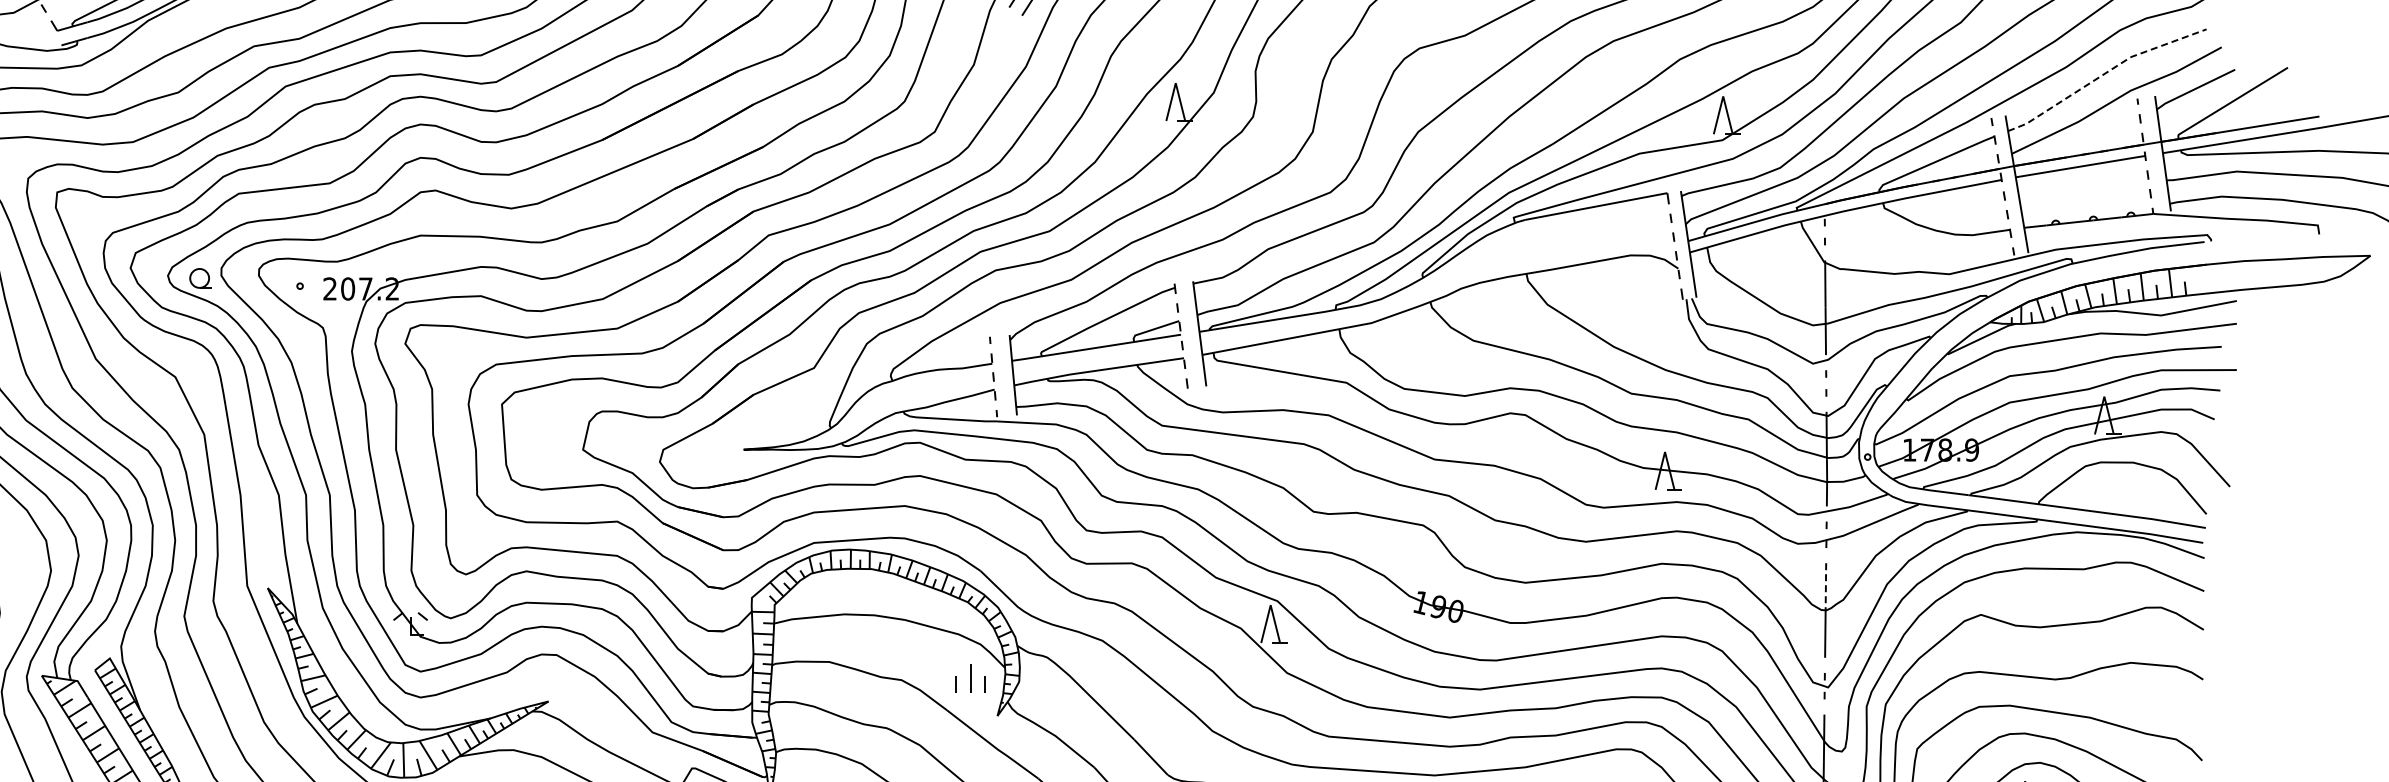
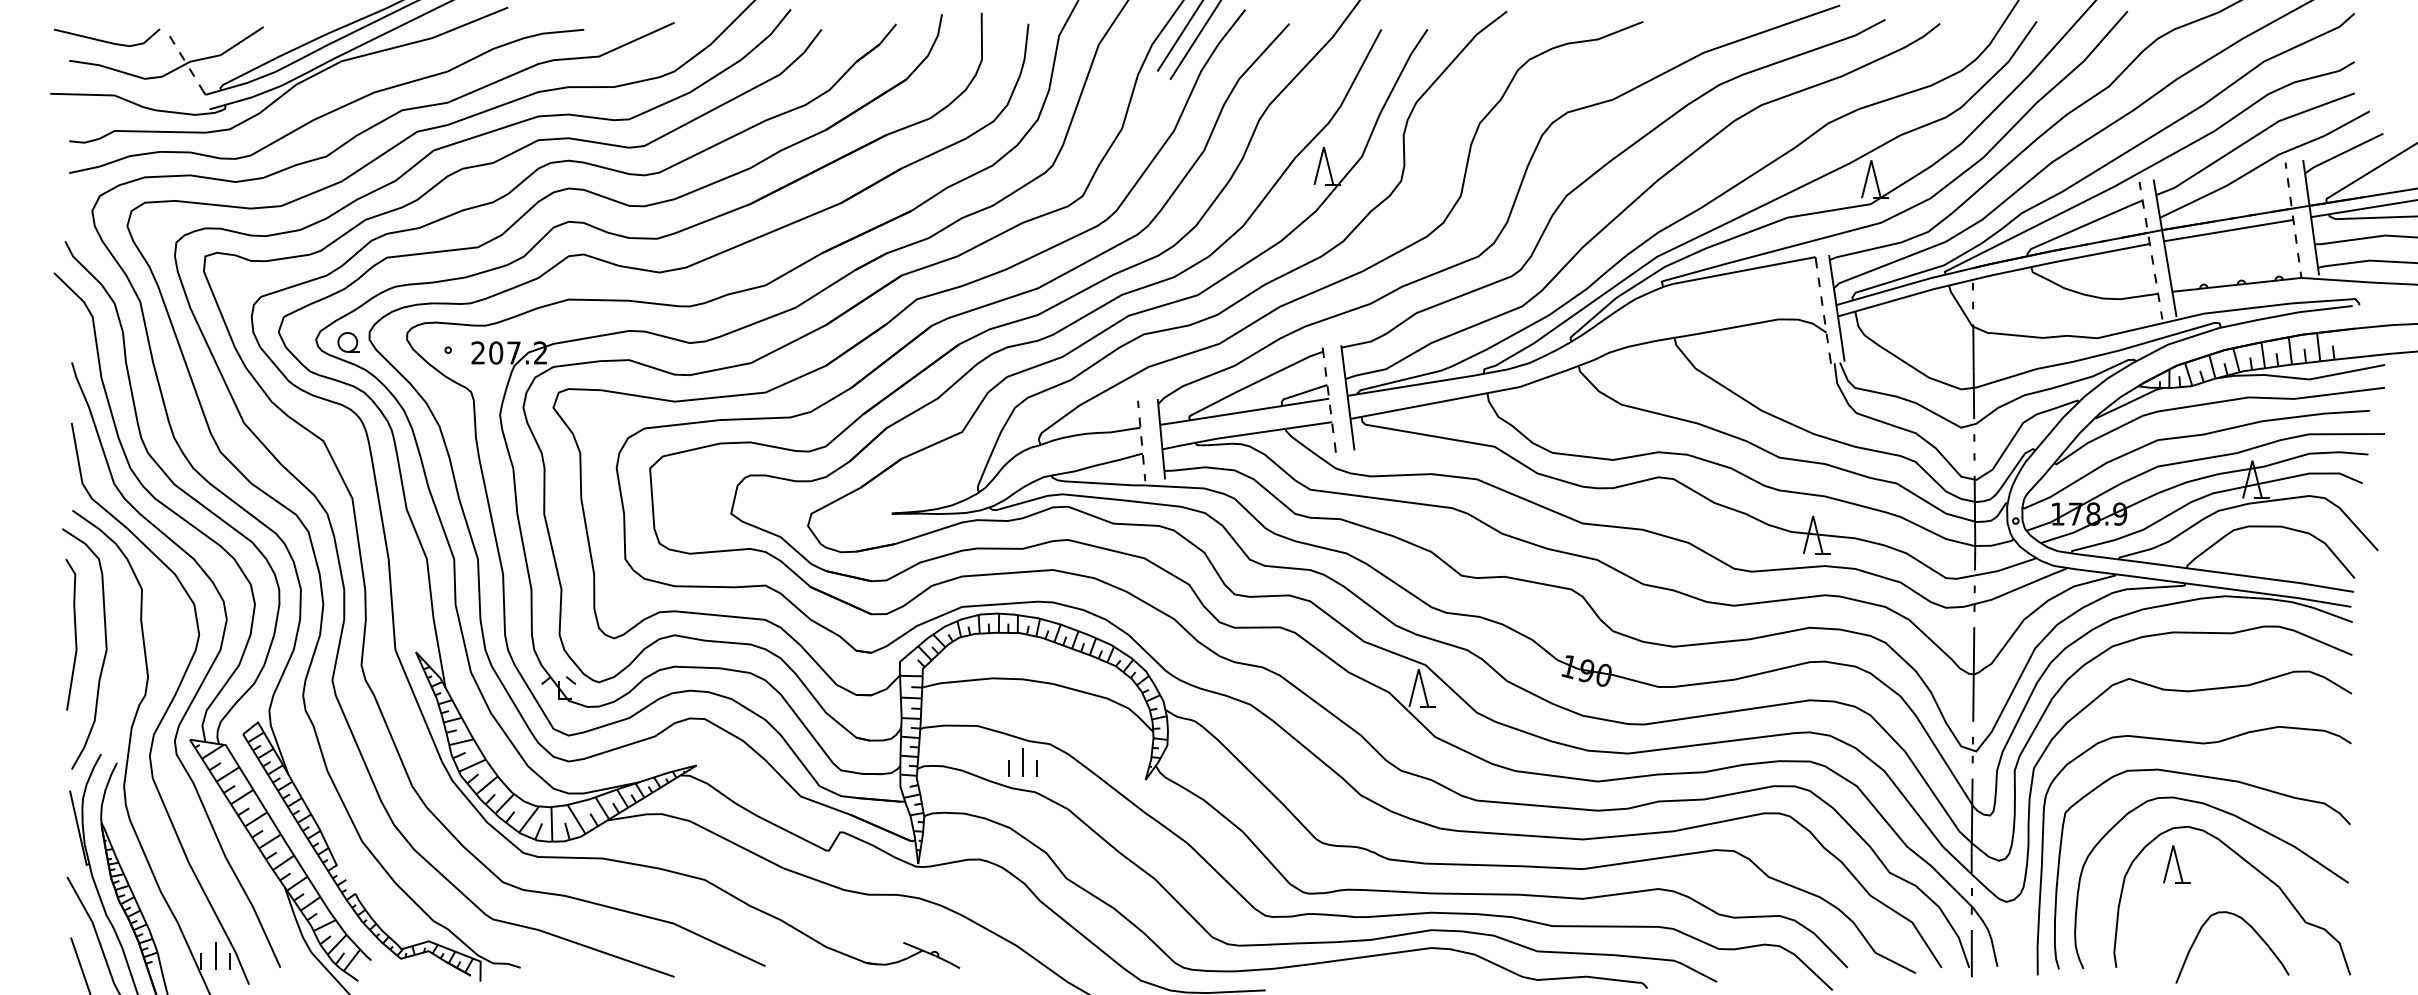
line: (2104, 74) -> (2252, 138), dashed -> solid
line: (1826, 586) -> (1974, 650), dashed -> solid
part: (970, 678) -> (1022, 762), moved

